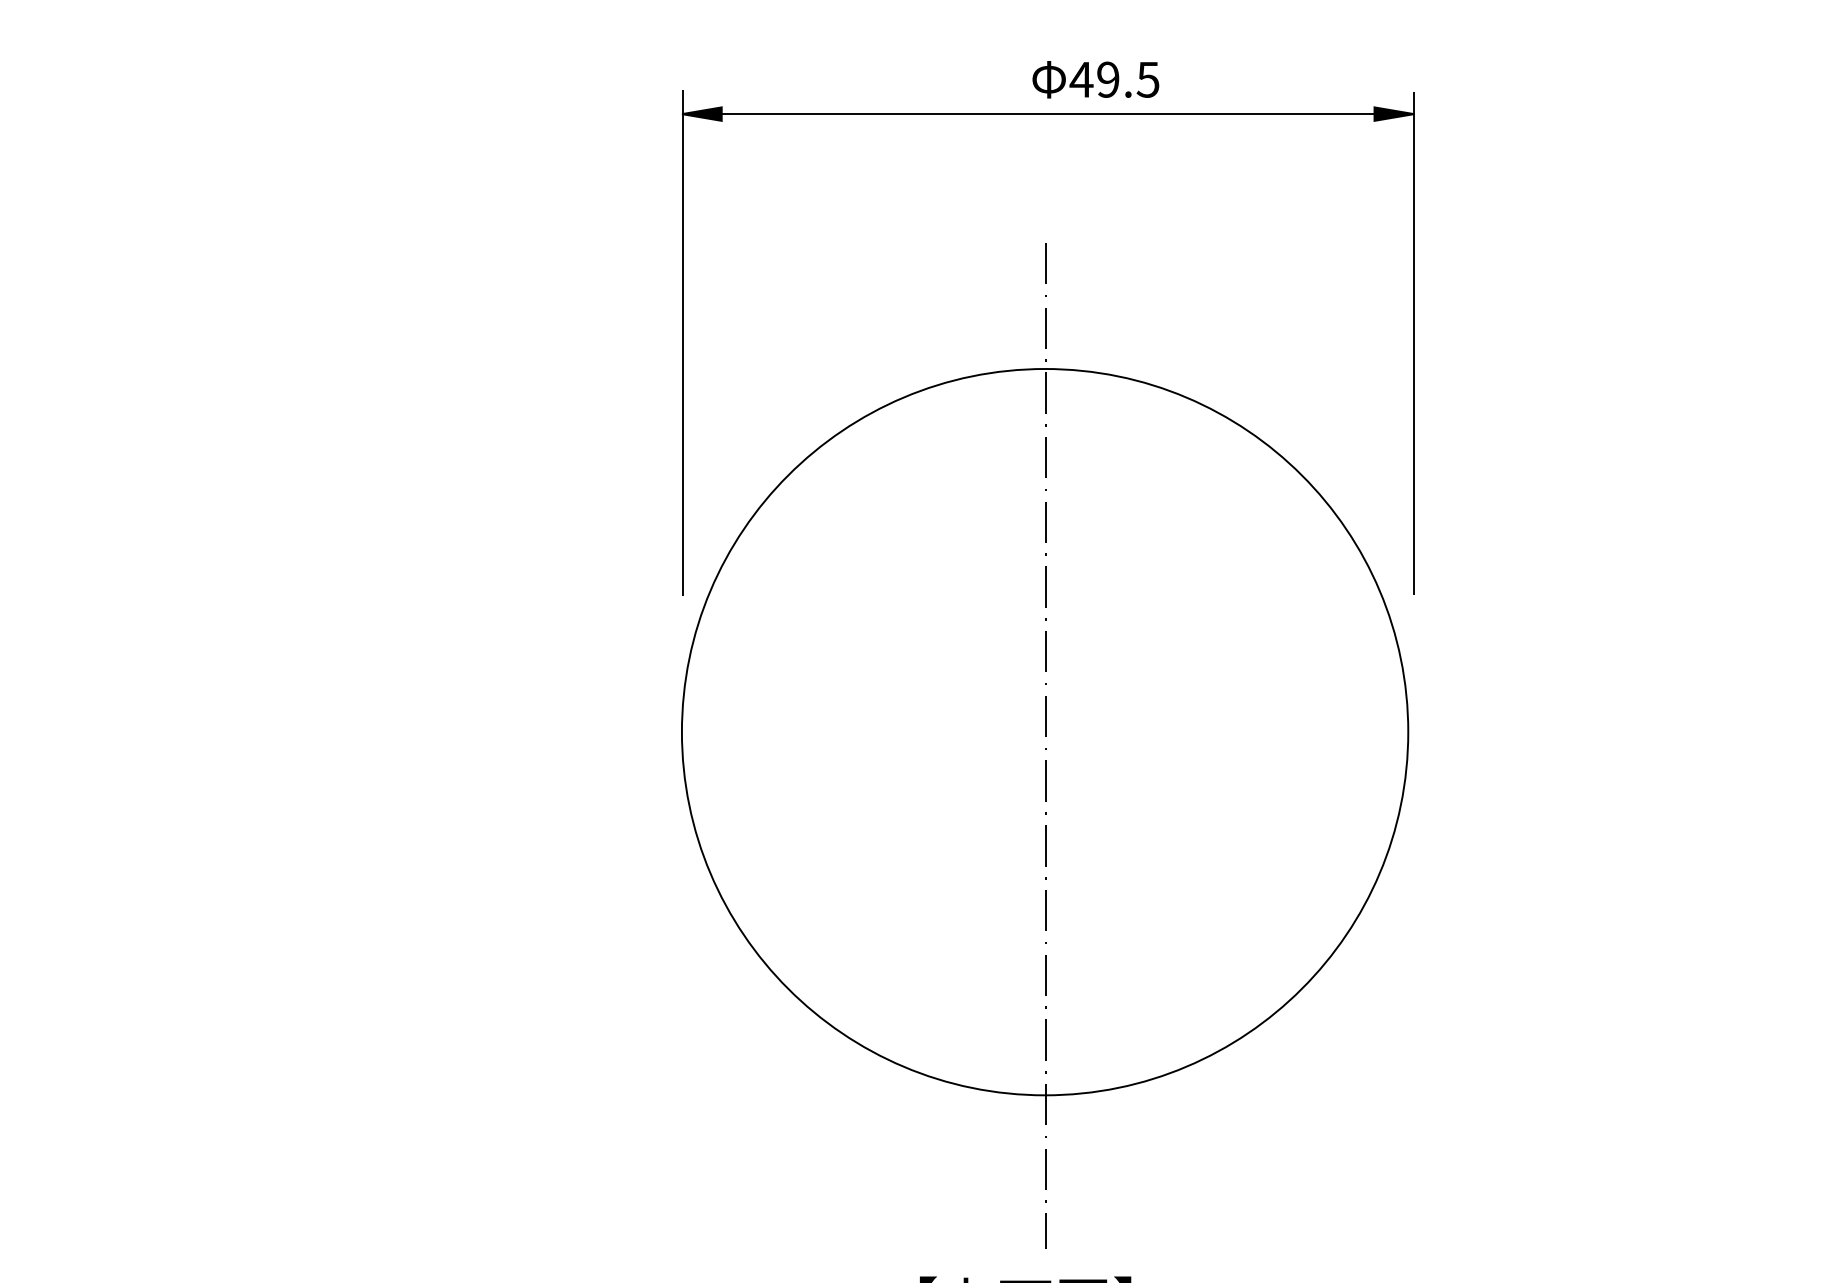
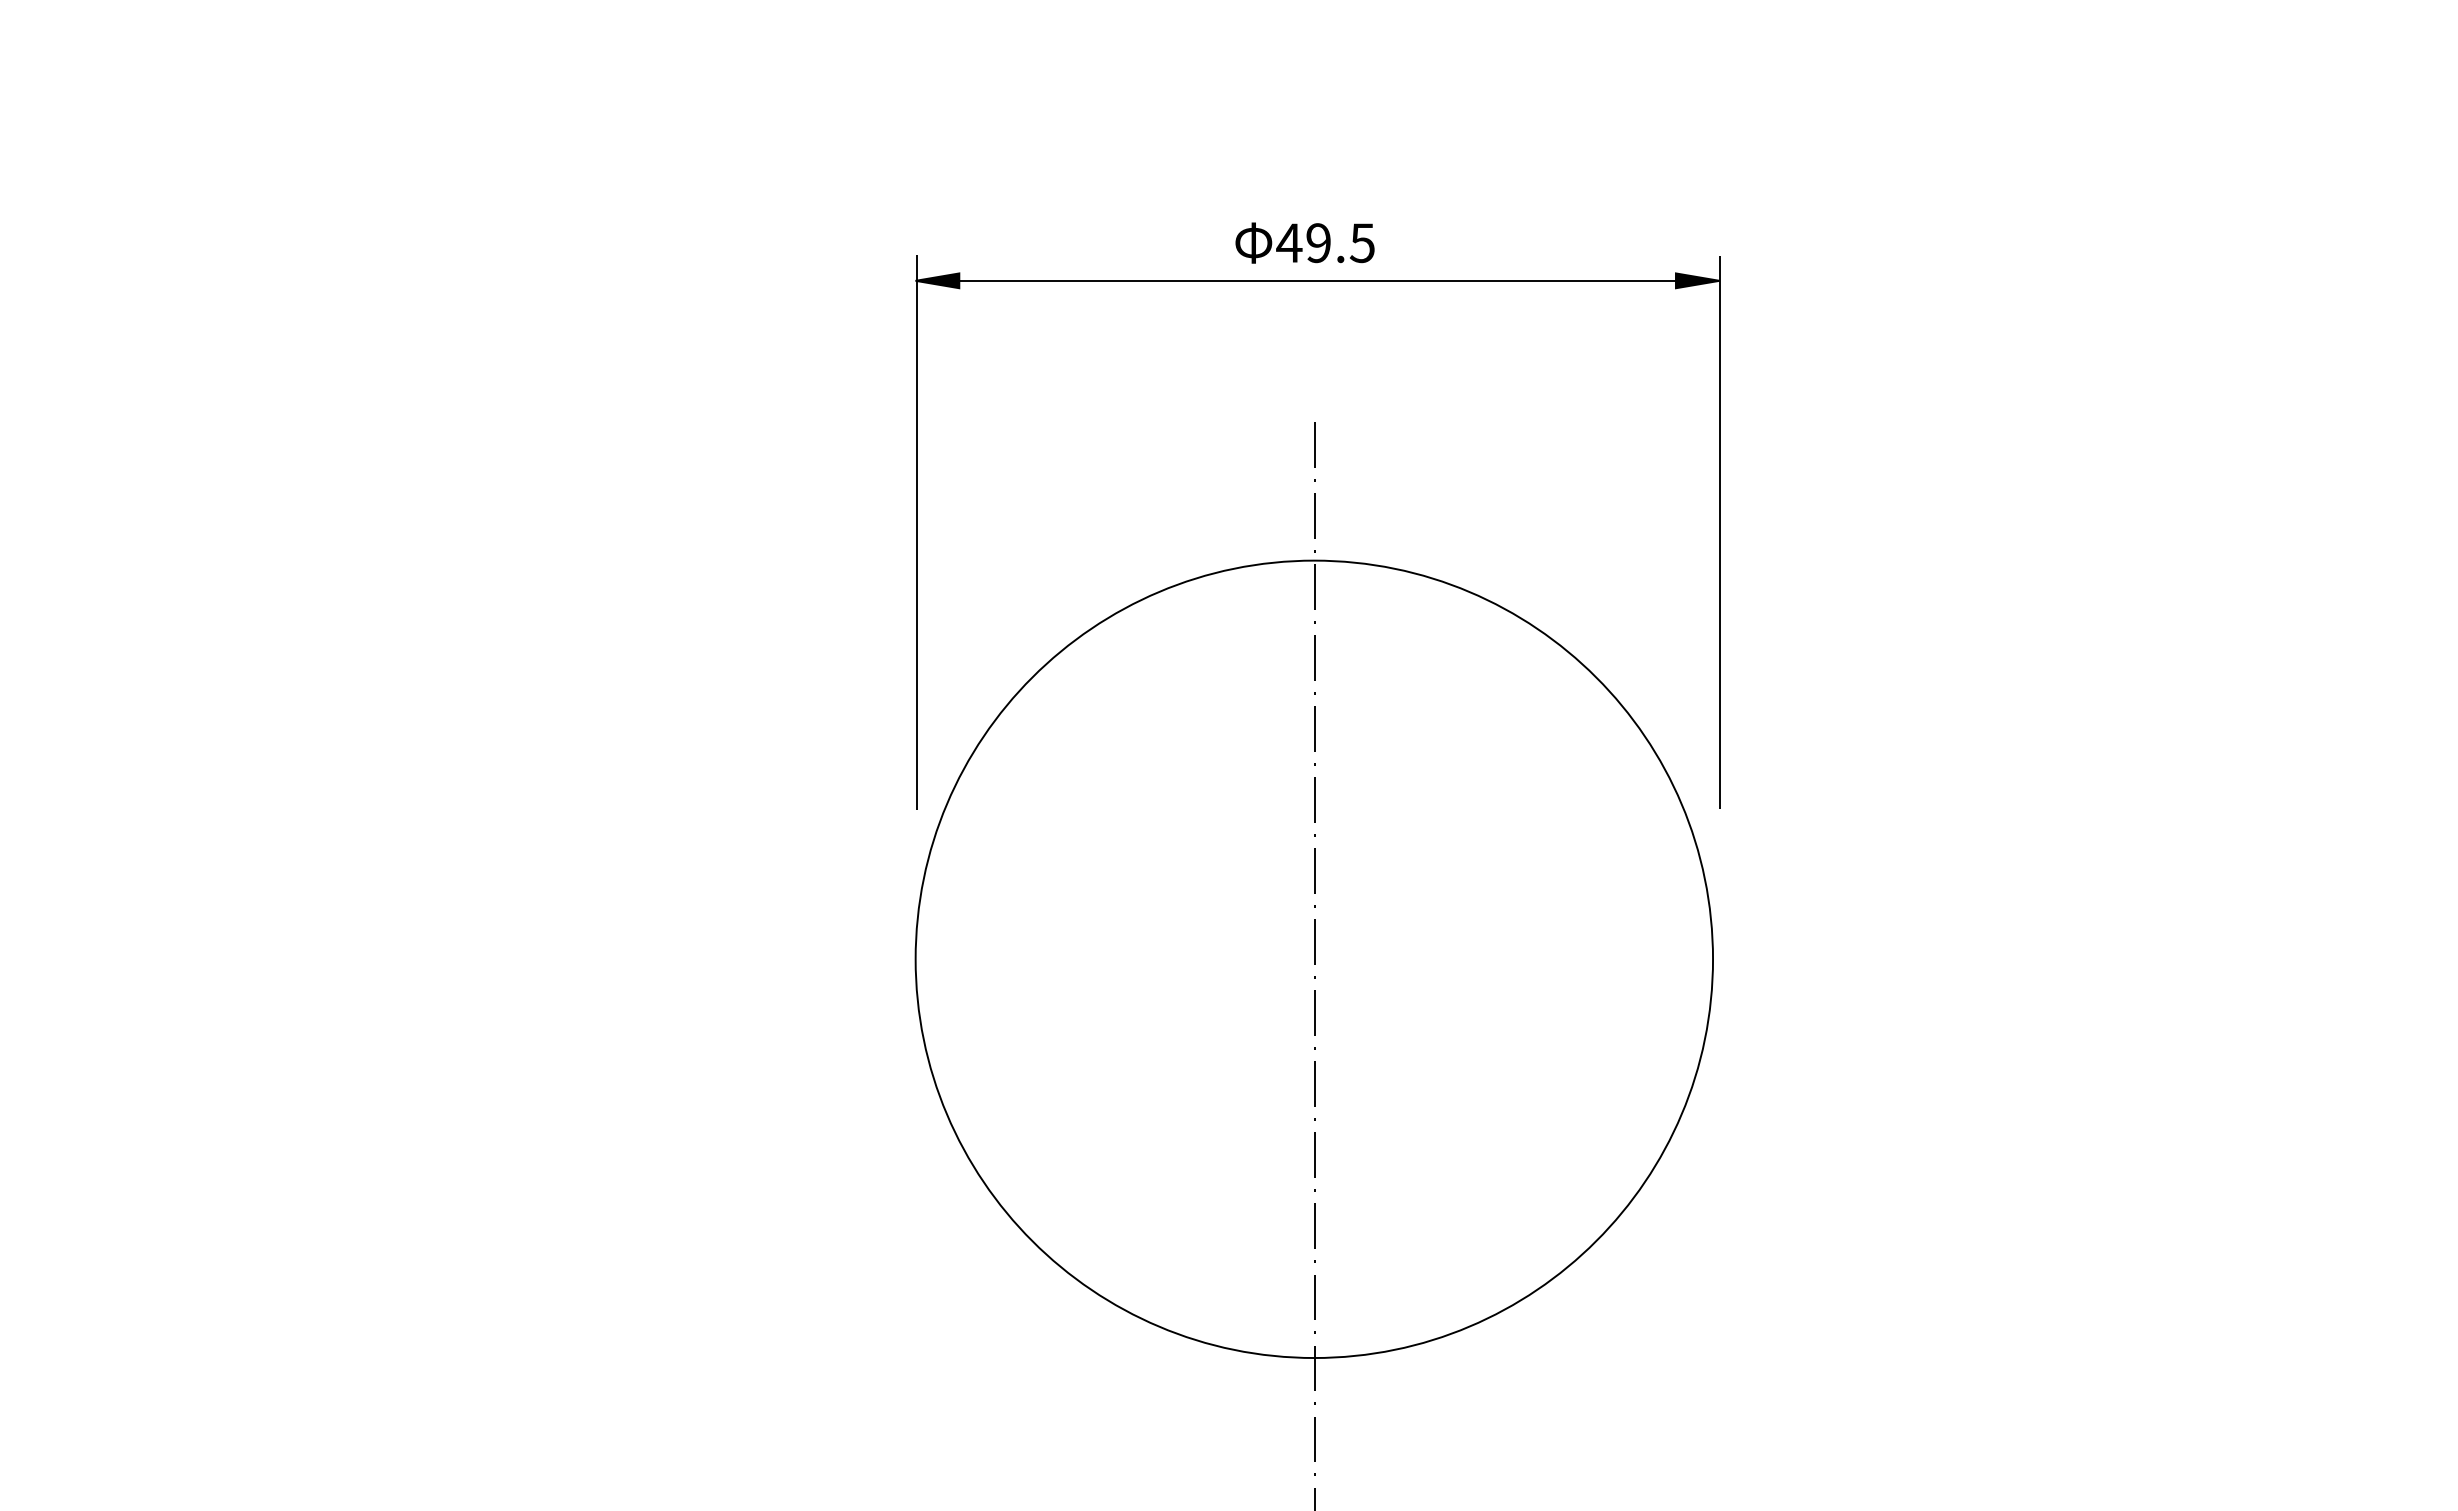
text: (1095, 79) -> (1304, 242), moved

